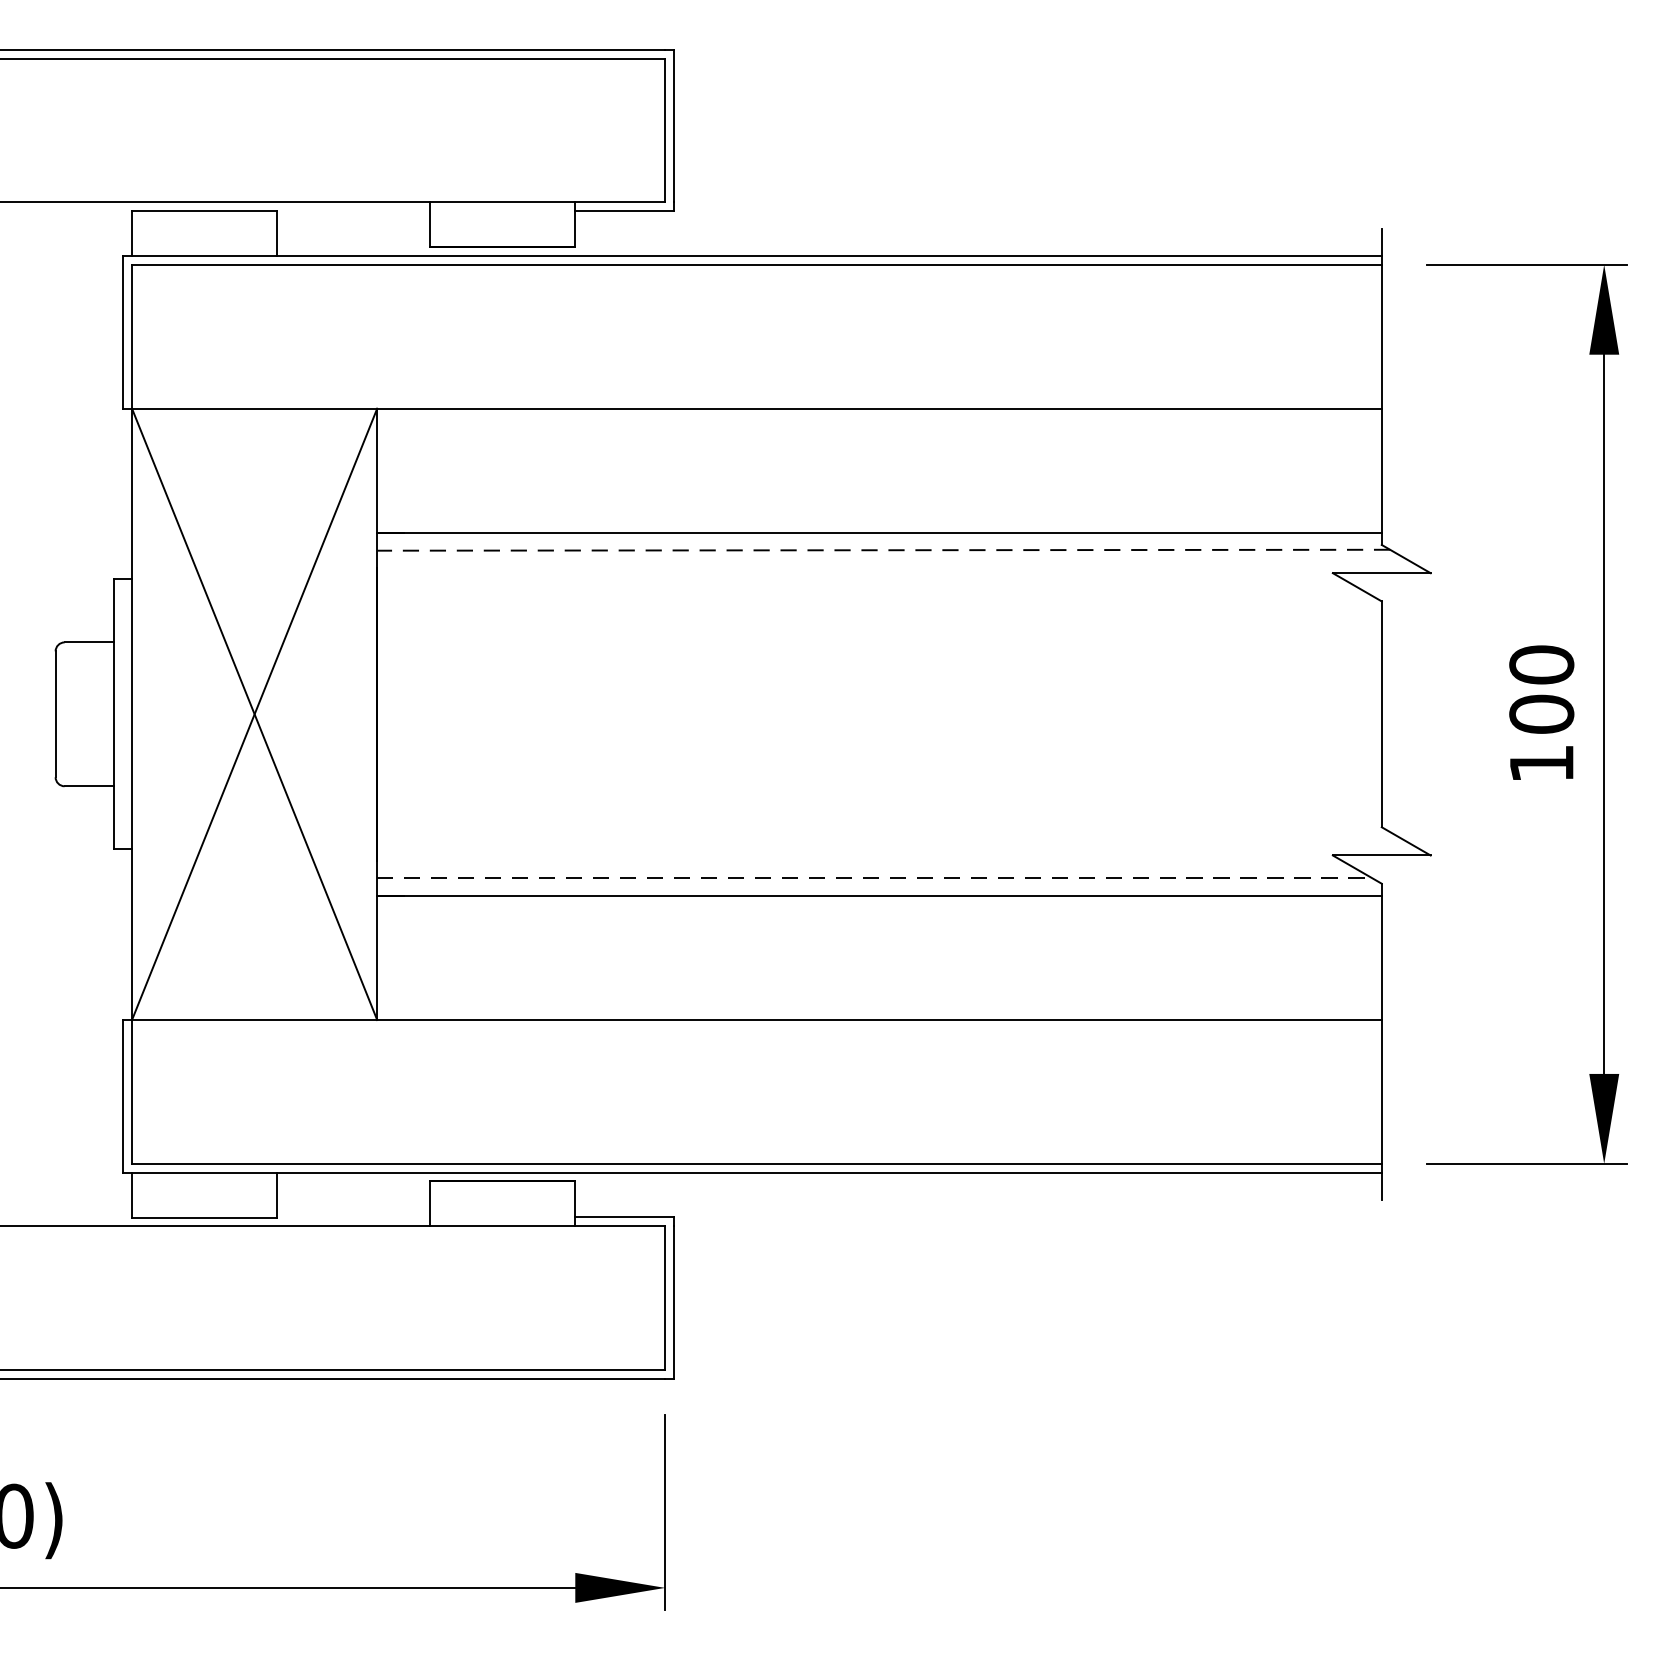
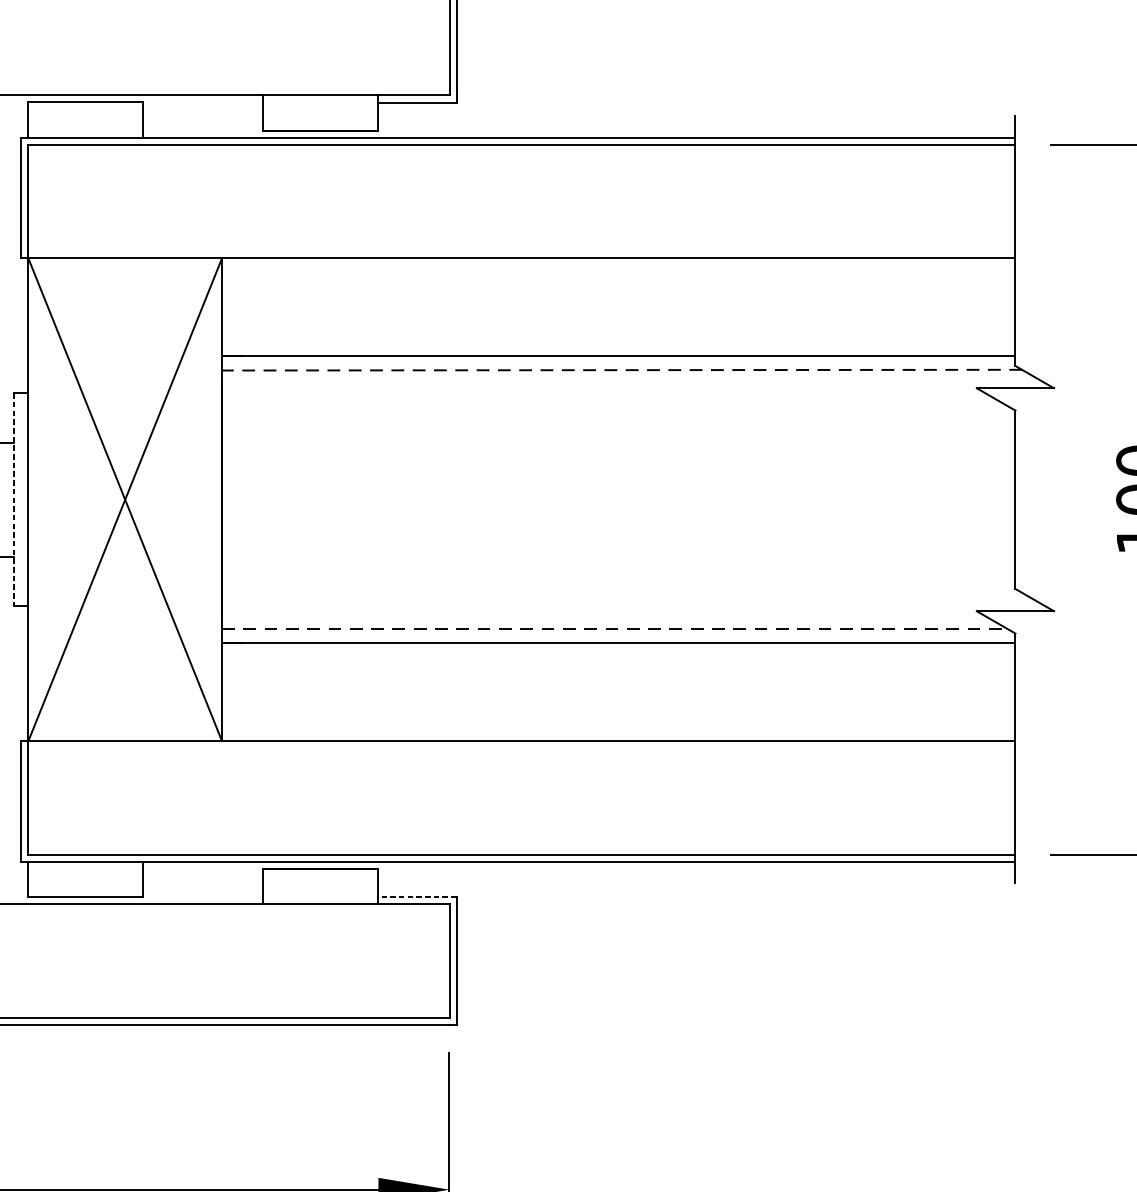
line: (114, 714) -> (14, 499), solid -> dashed
line: (624, 1217) -> (417, 897), solid -> dashed

